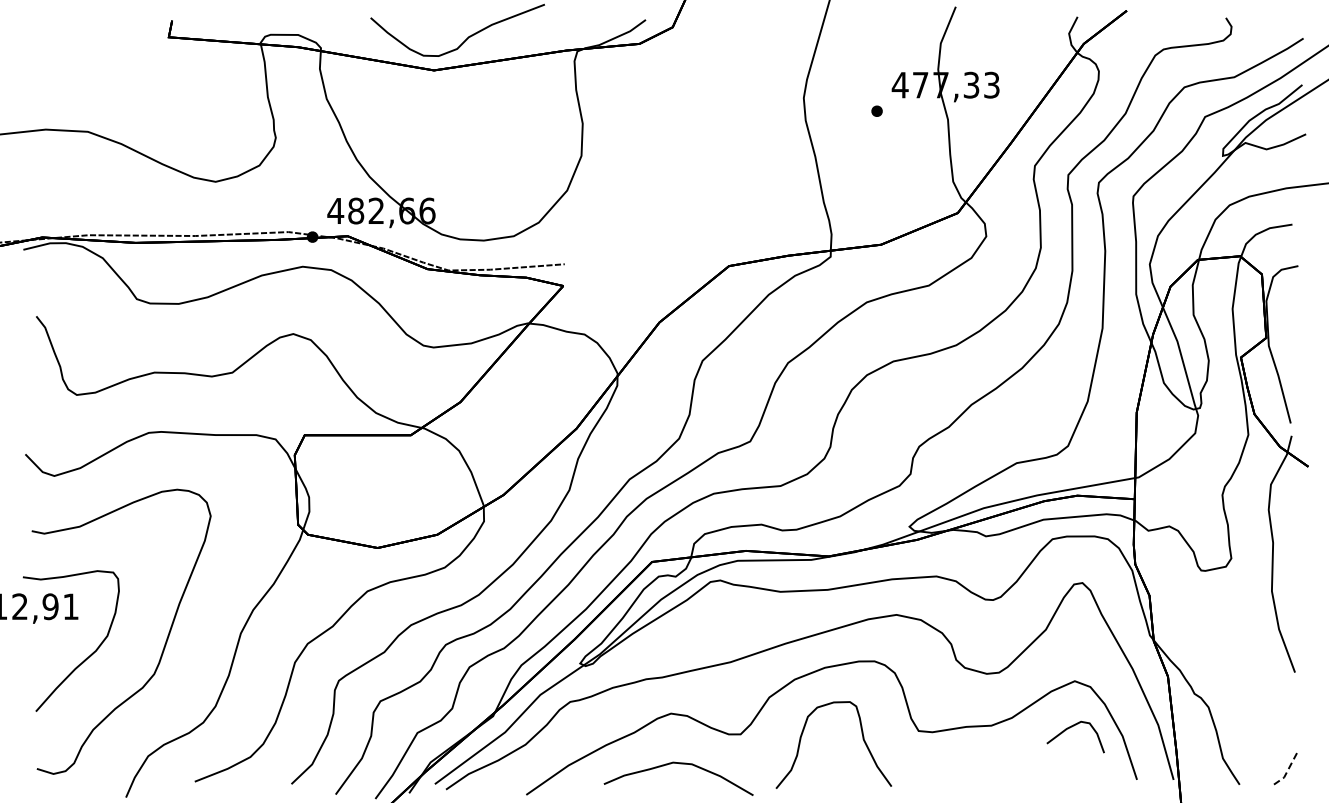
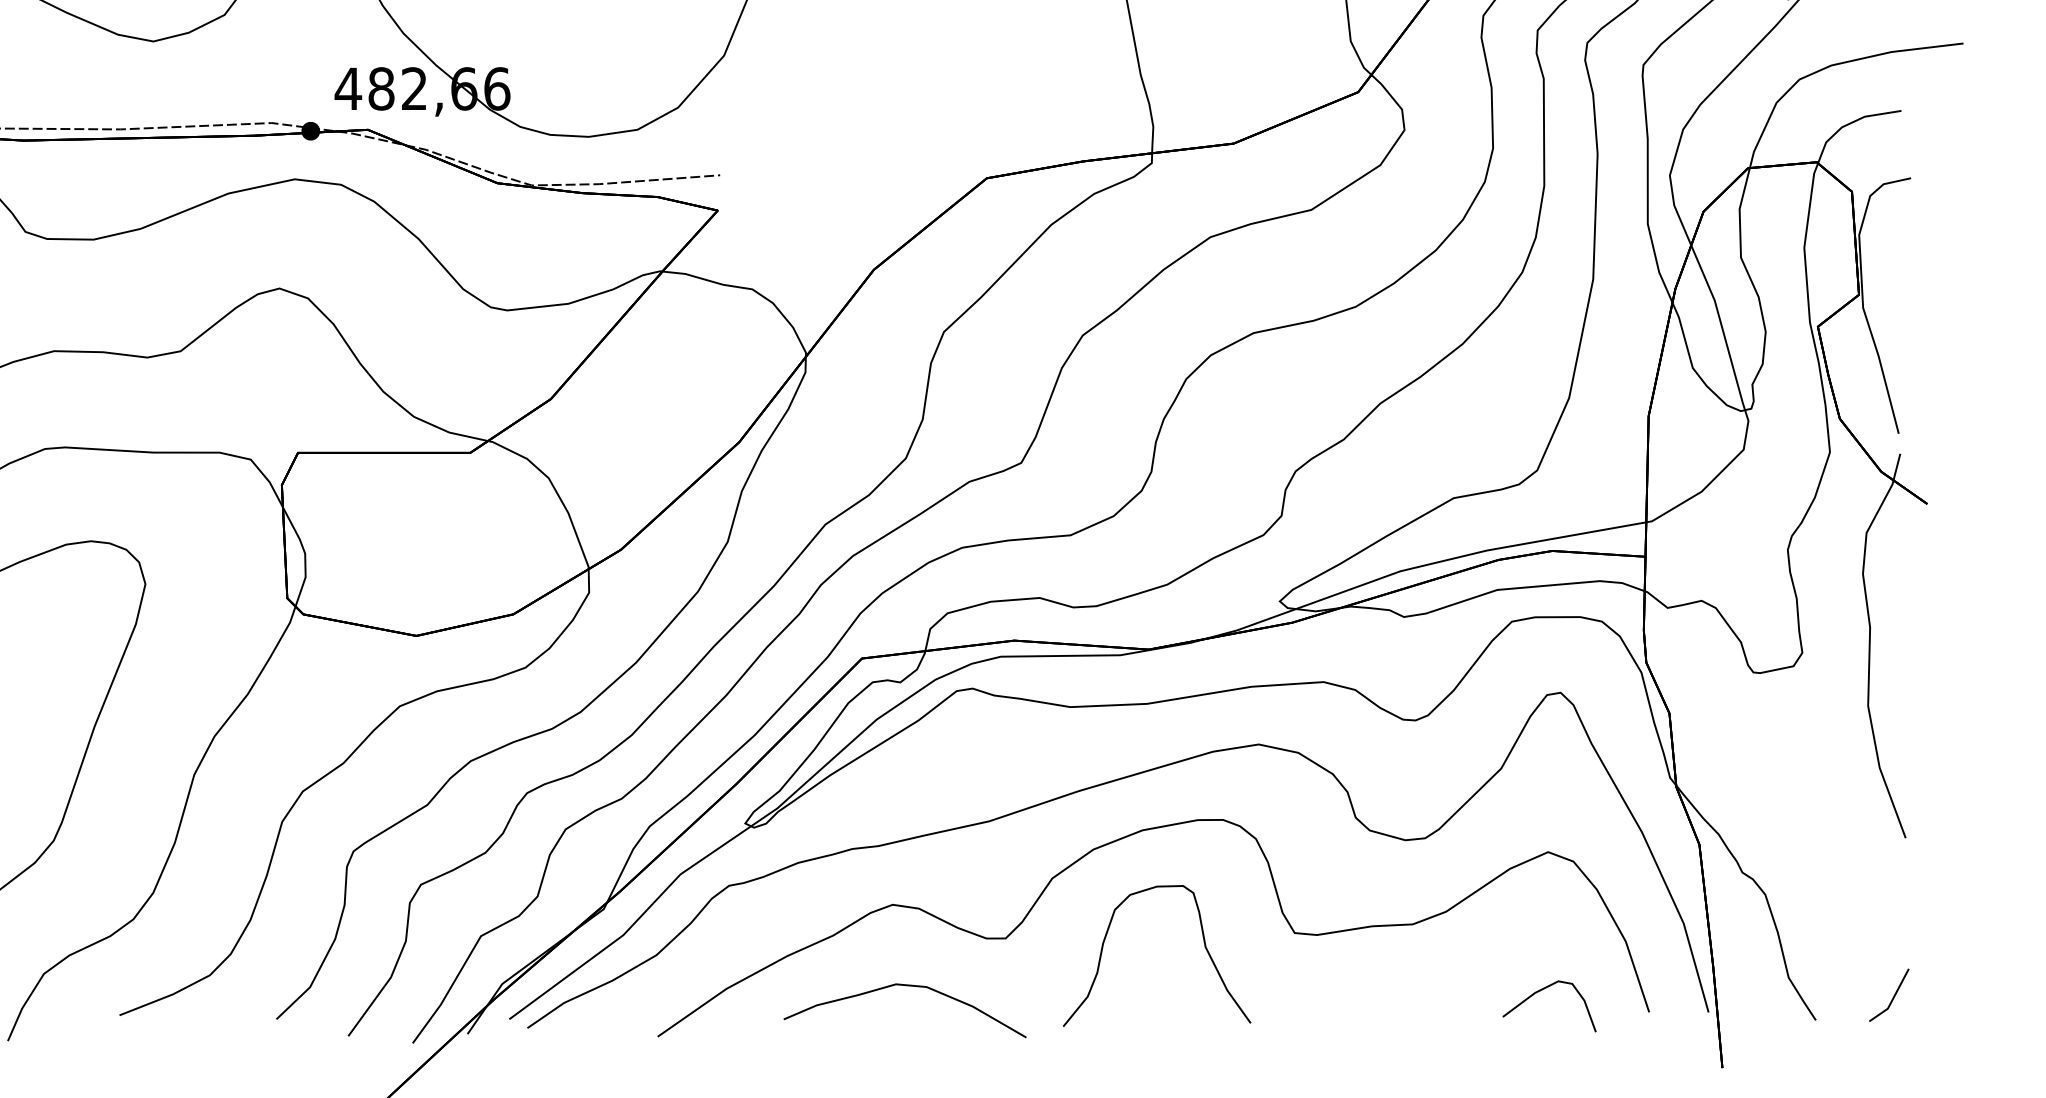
curve: (1070, 728) -> (1541, 992), moved
line: (1286, 772) -> (1891, 1000), dashed -> solid

